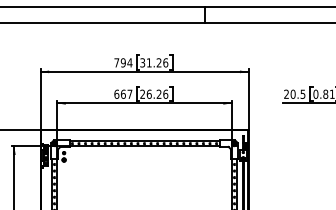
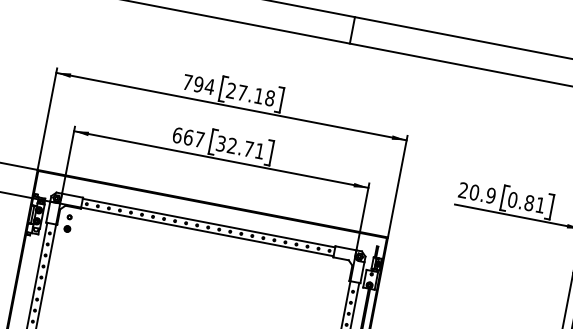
text: (154, 62) -> (251, 94), 31.26 -> 27.18
text: (154, 93) -> (241, 146), 26.26 -> 32.71
text: (302, 93) -> (490, 194), 20.5 -> 20.9

